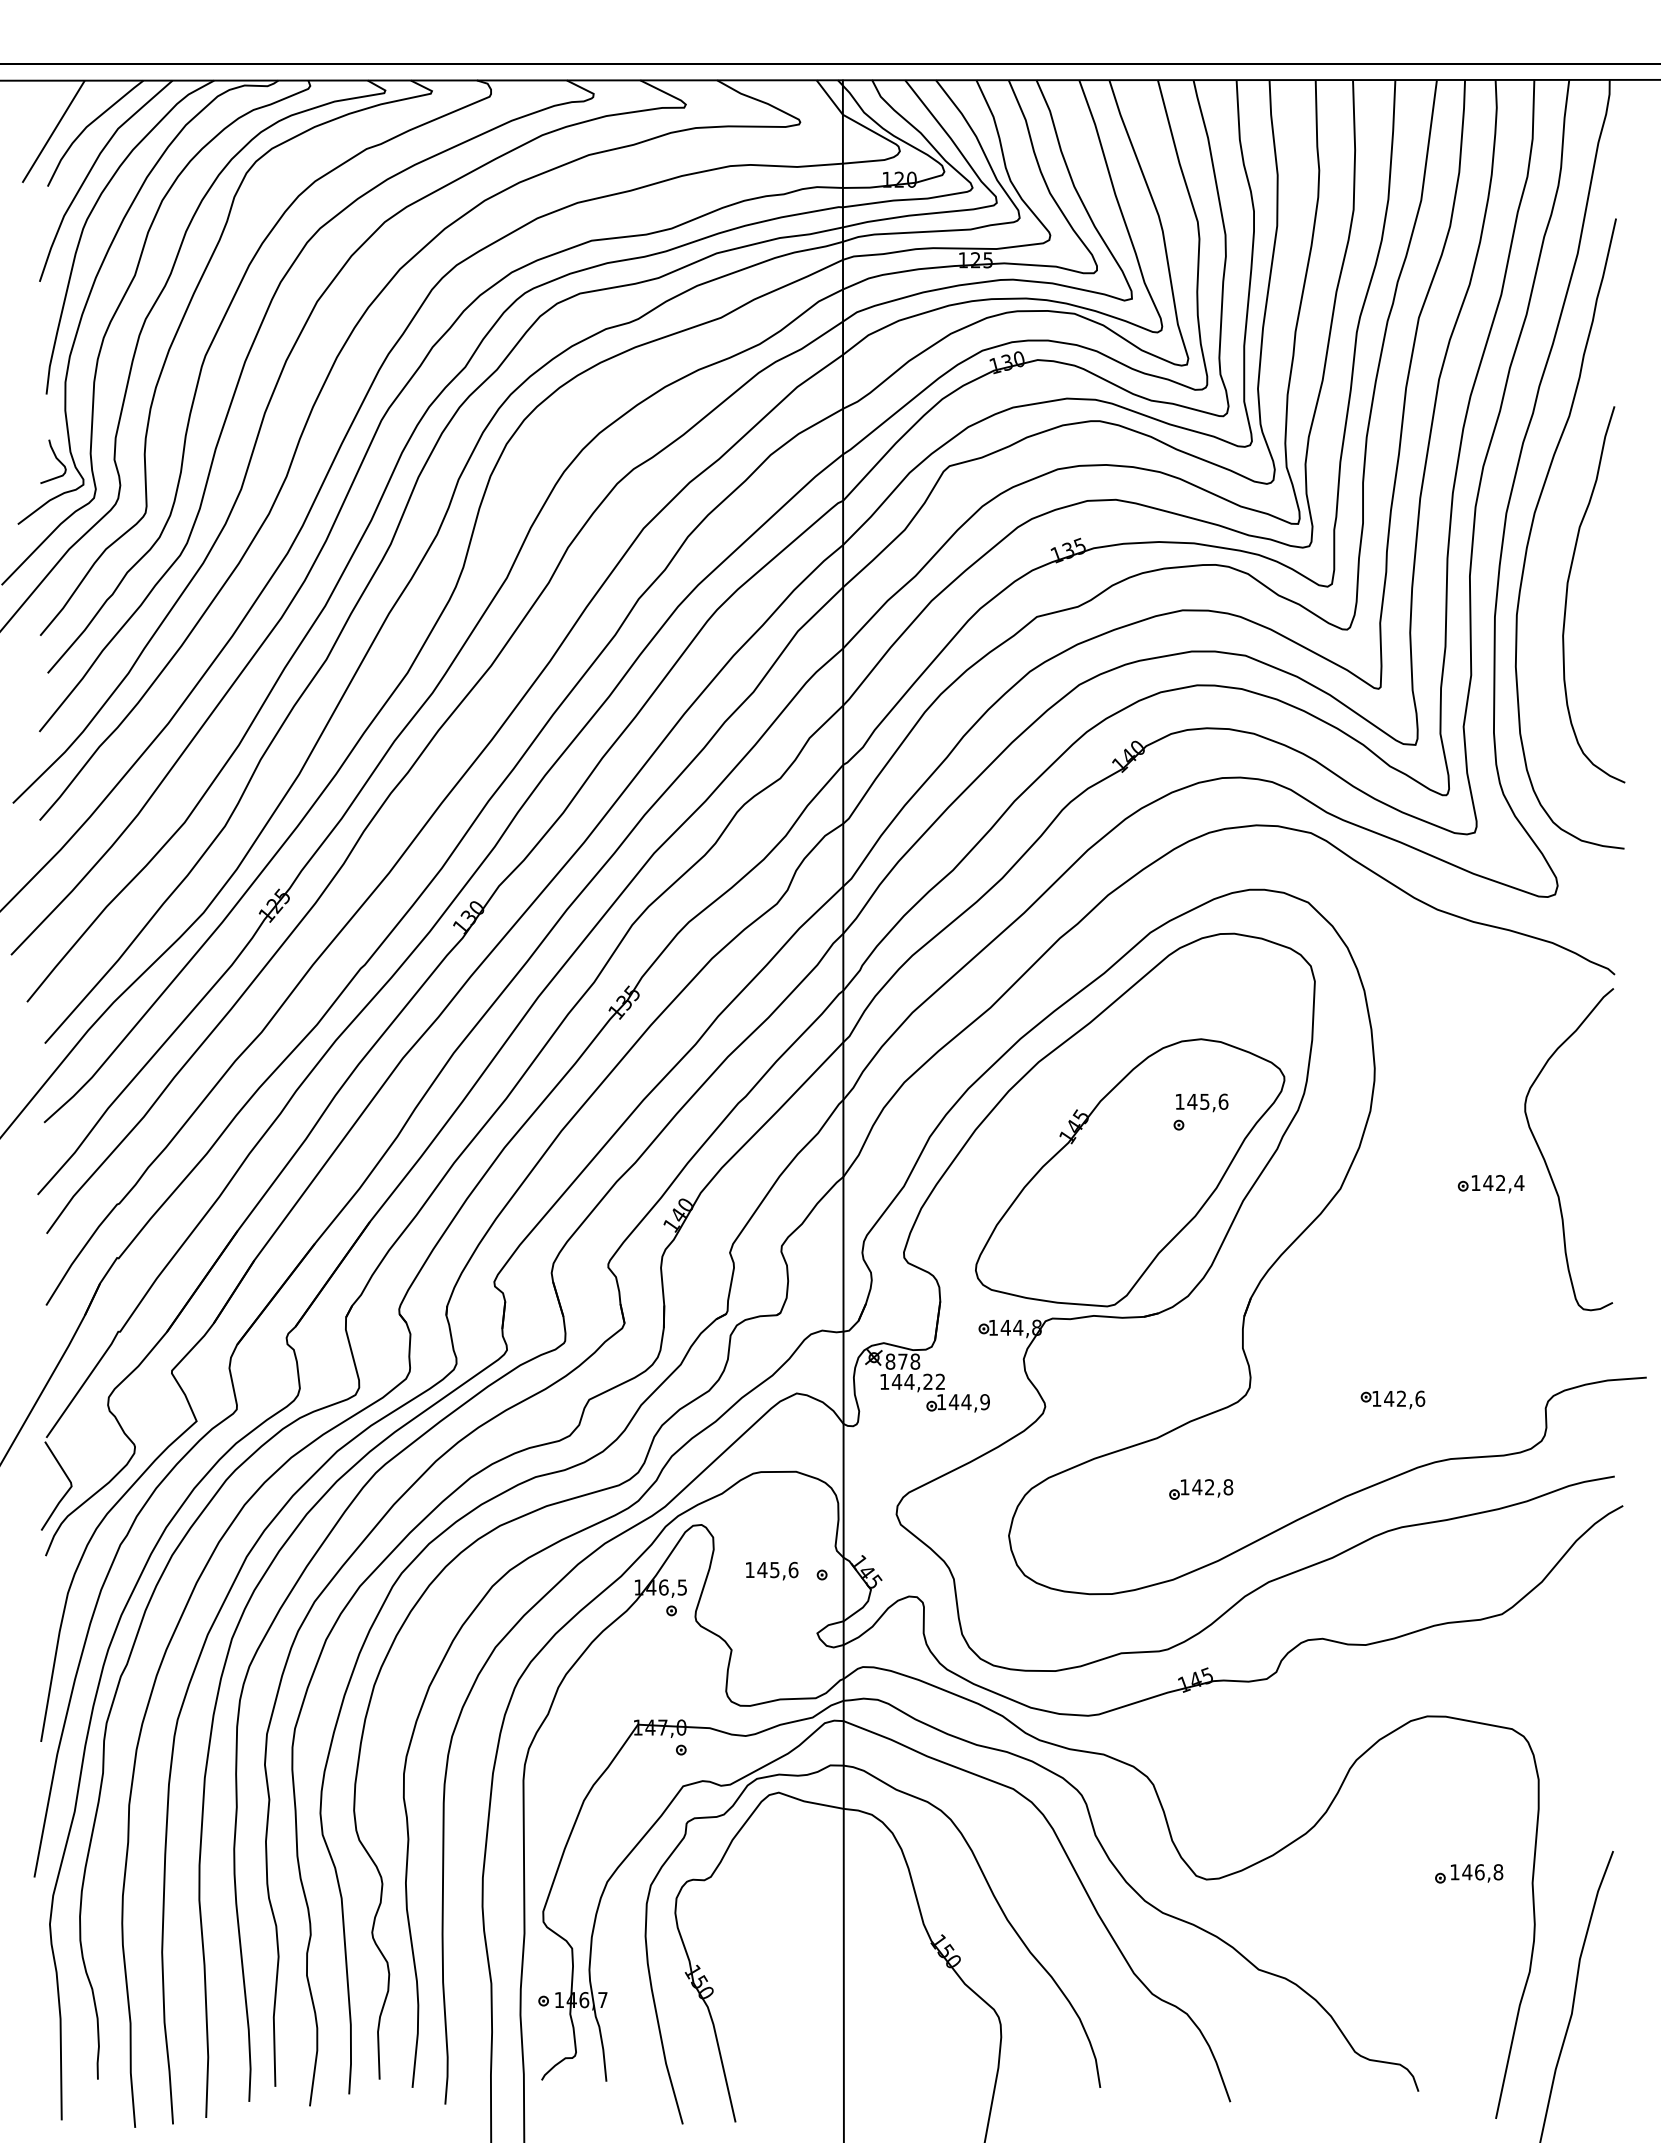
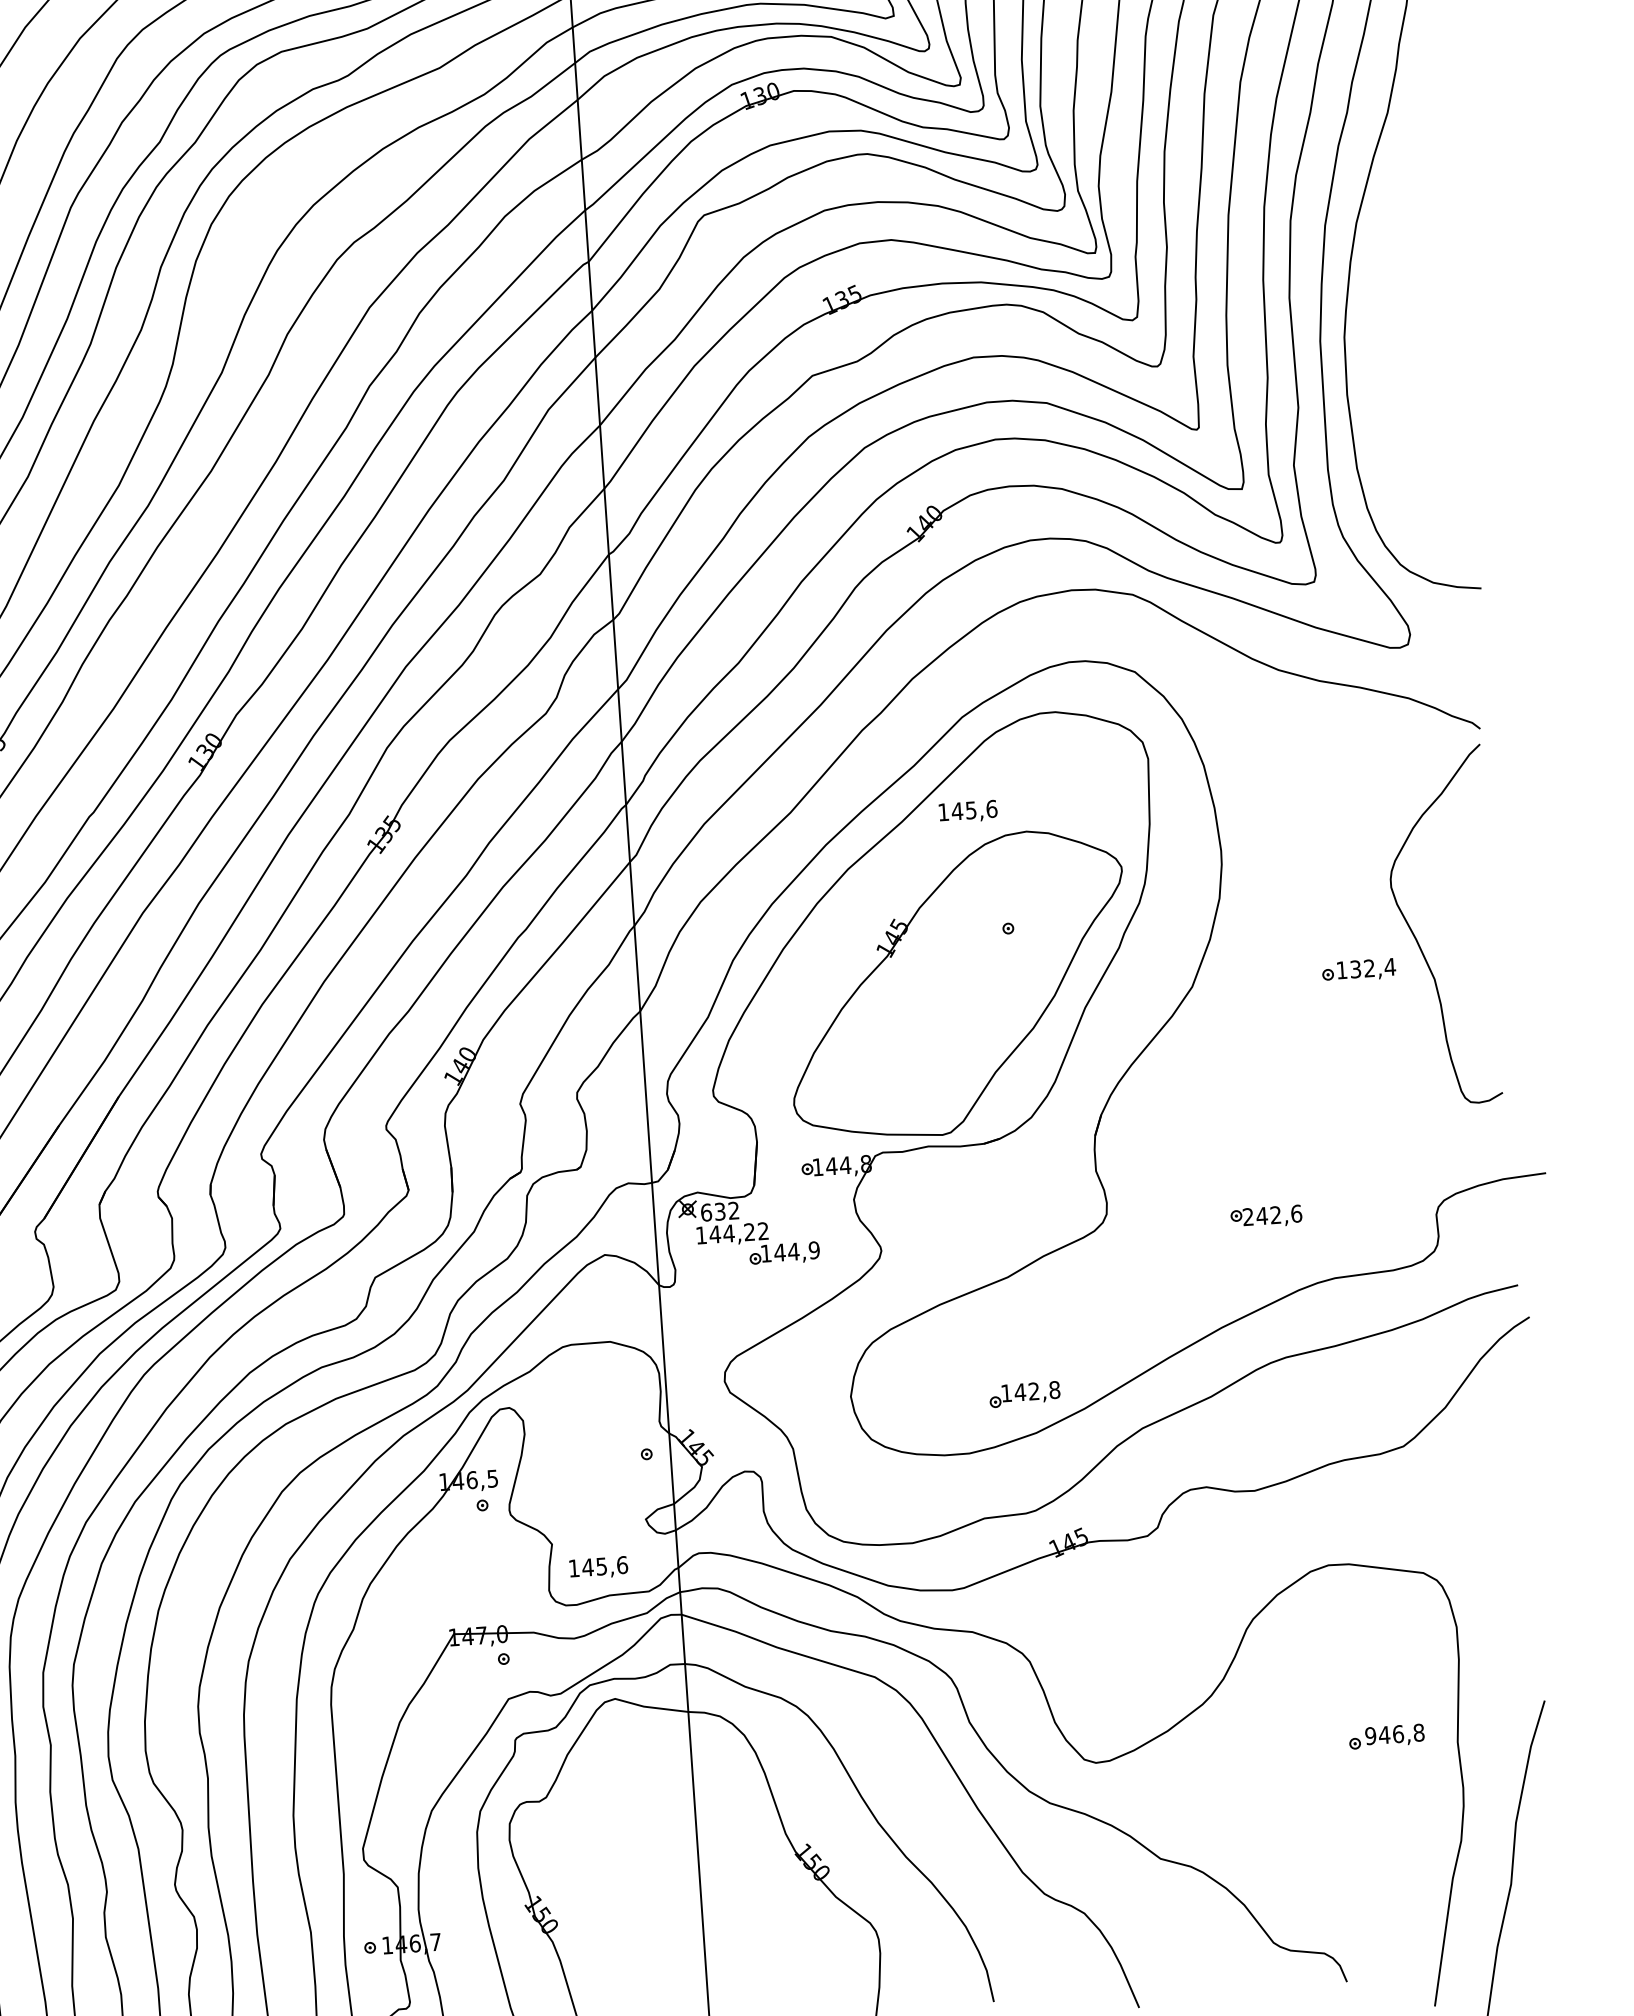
curve: (1568, 587) -> (1399, 303), removed
text: (1202, 1102) -> (968, 811), moved
text: (1488, 1182) -> (1355, 968), 142,4 -> 132,4
text: (902, 1361) -> (719, 1211), 878 -> 632
text: (1376, 1398) -> (1248, 1216), 142,6 -> 242,6
part: (1201, 1489) -> (1025, 1394), moved
text: (772, 1570) -> (599, 1567), moved
text: (1454, 1872) -> (1370, 1736), 146,8 -> 946,8

